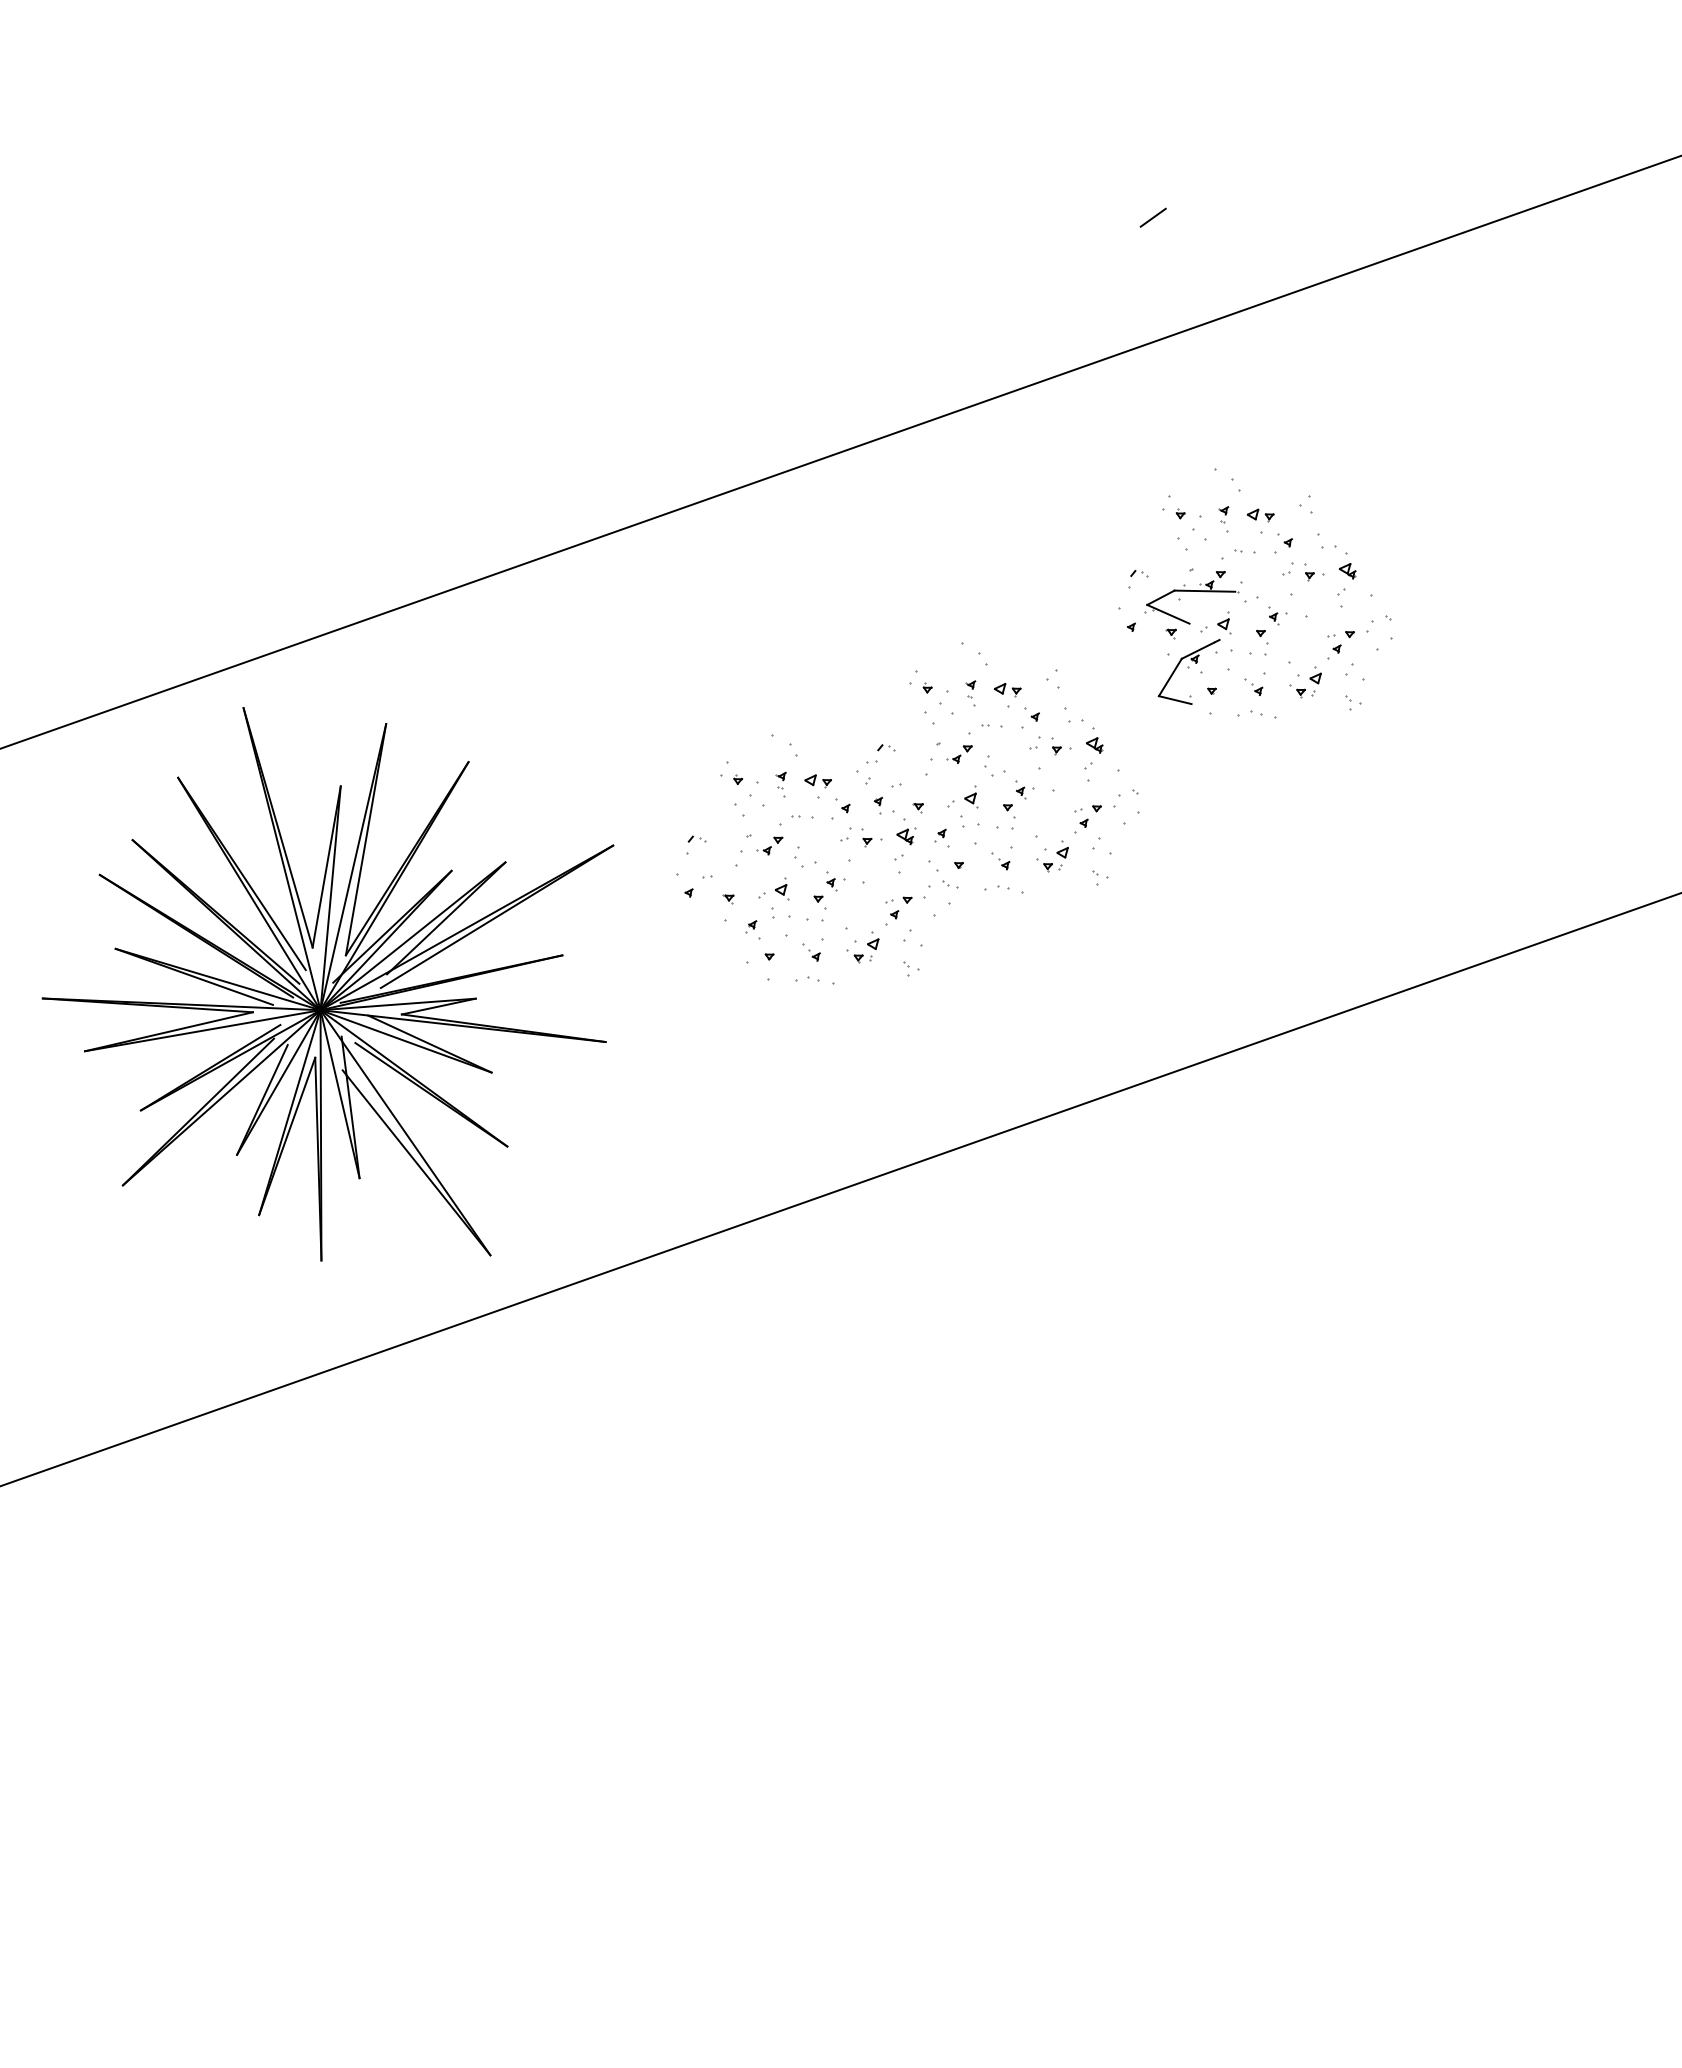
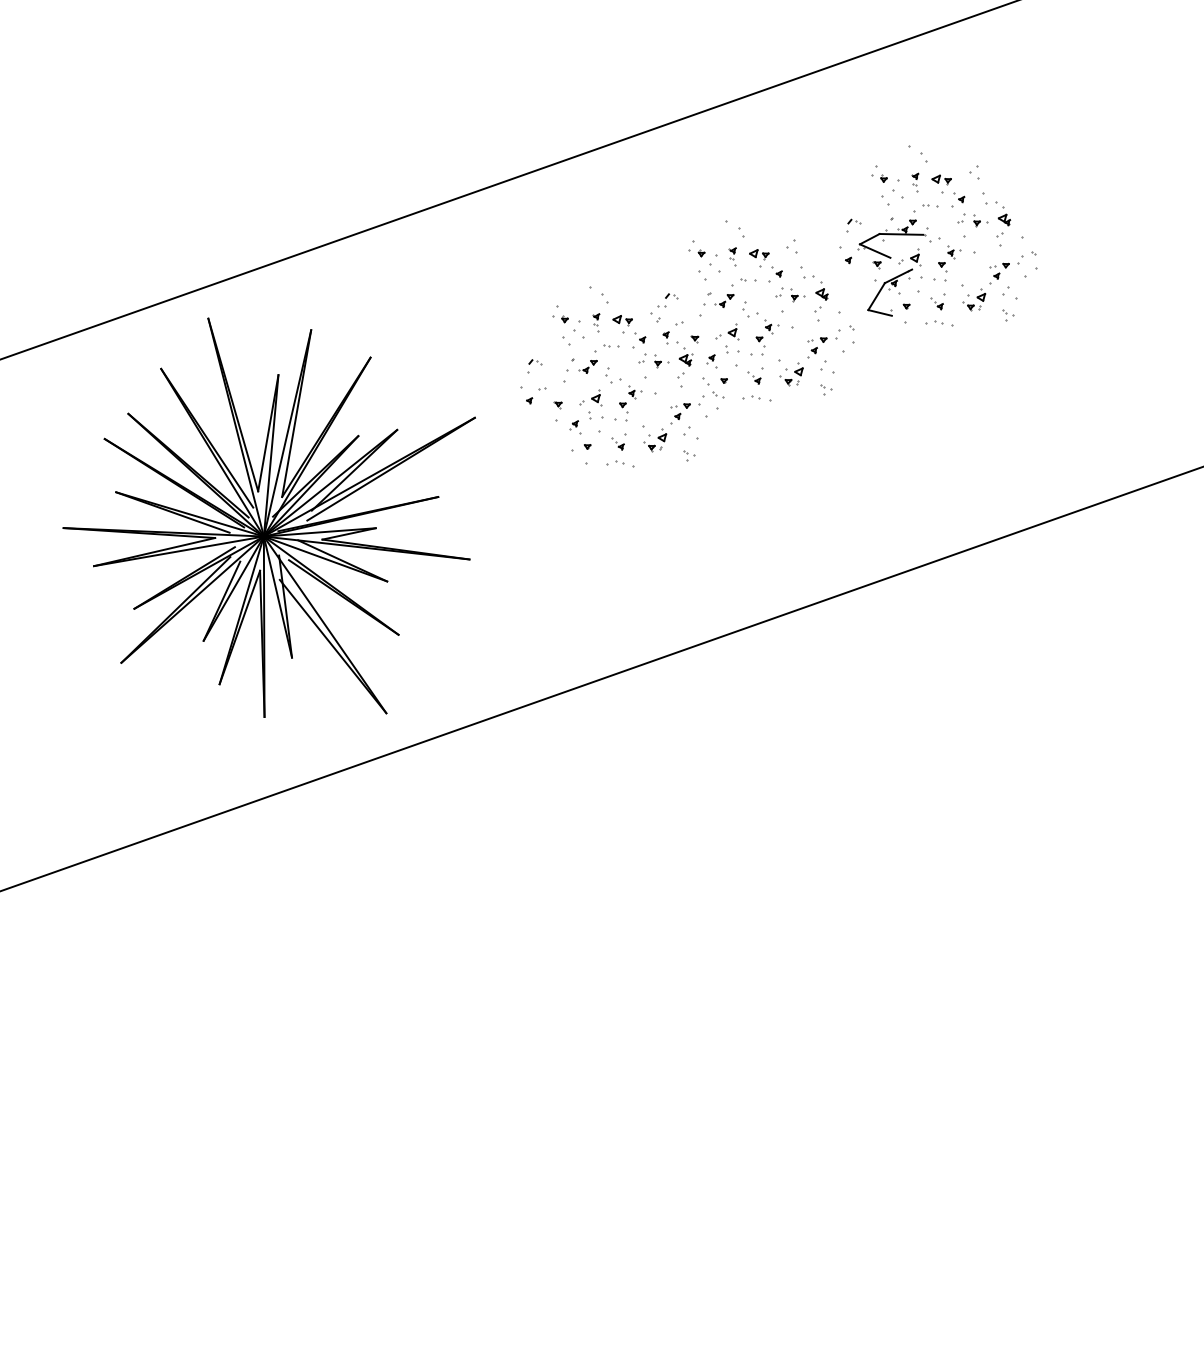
part: (907, 813) -> (687, 343), moved

